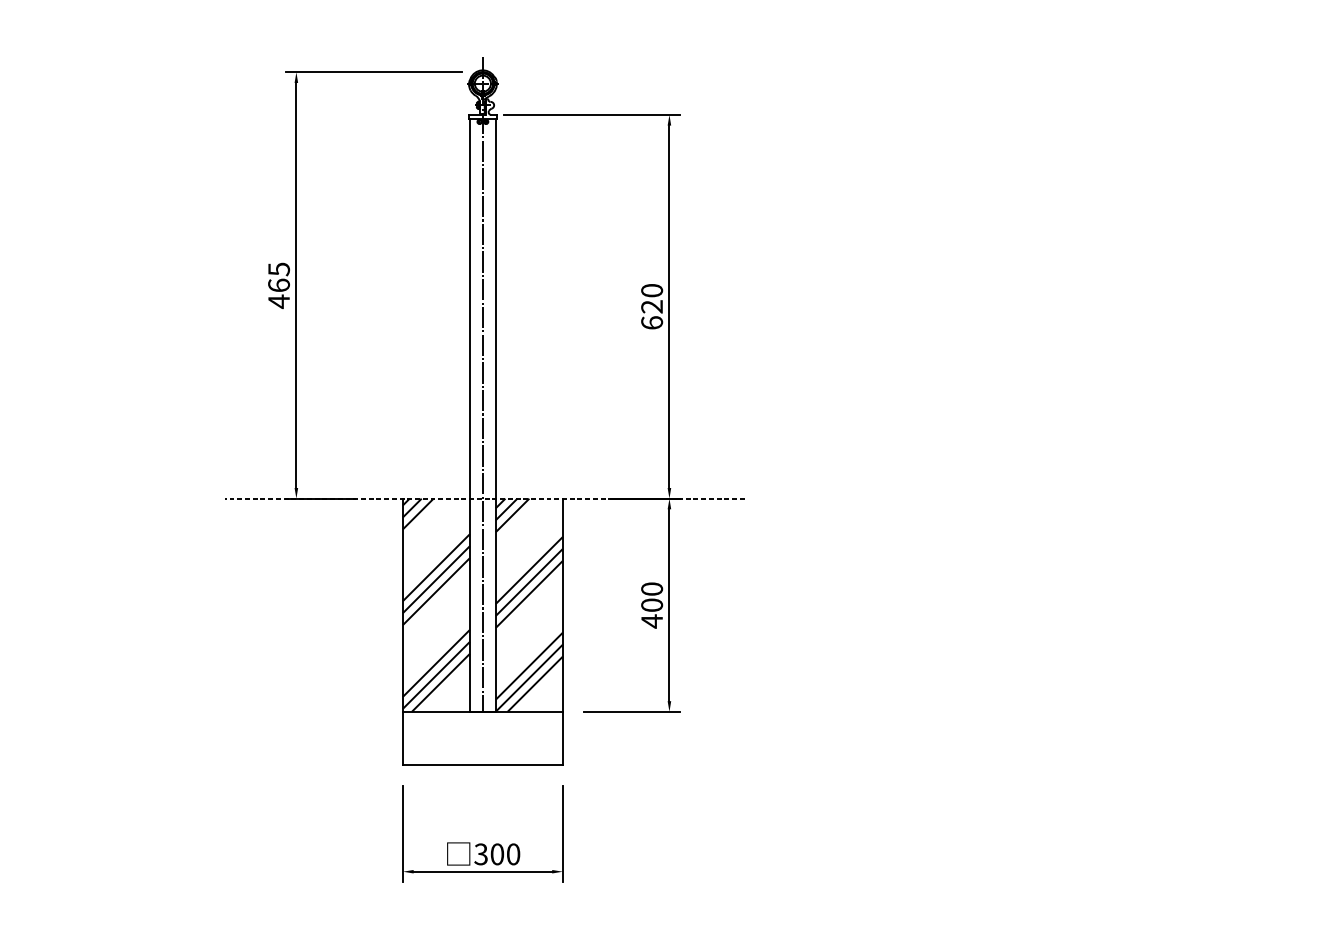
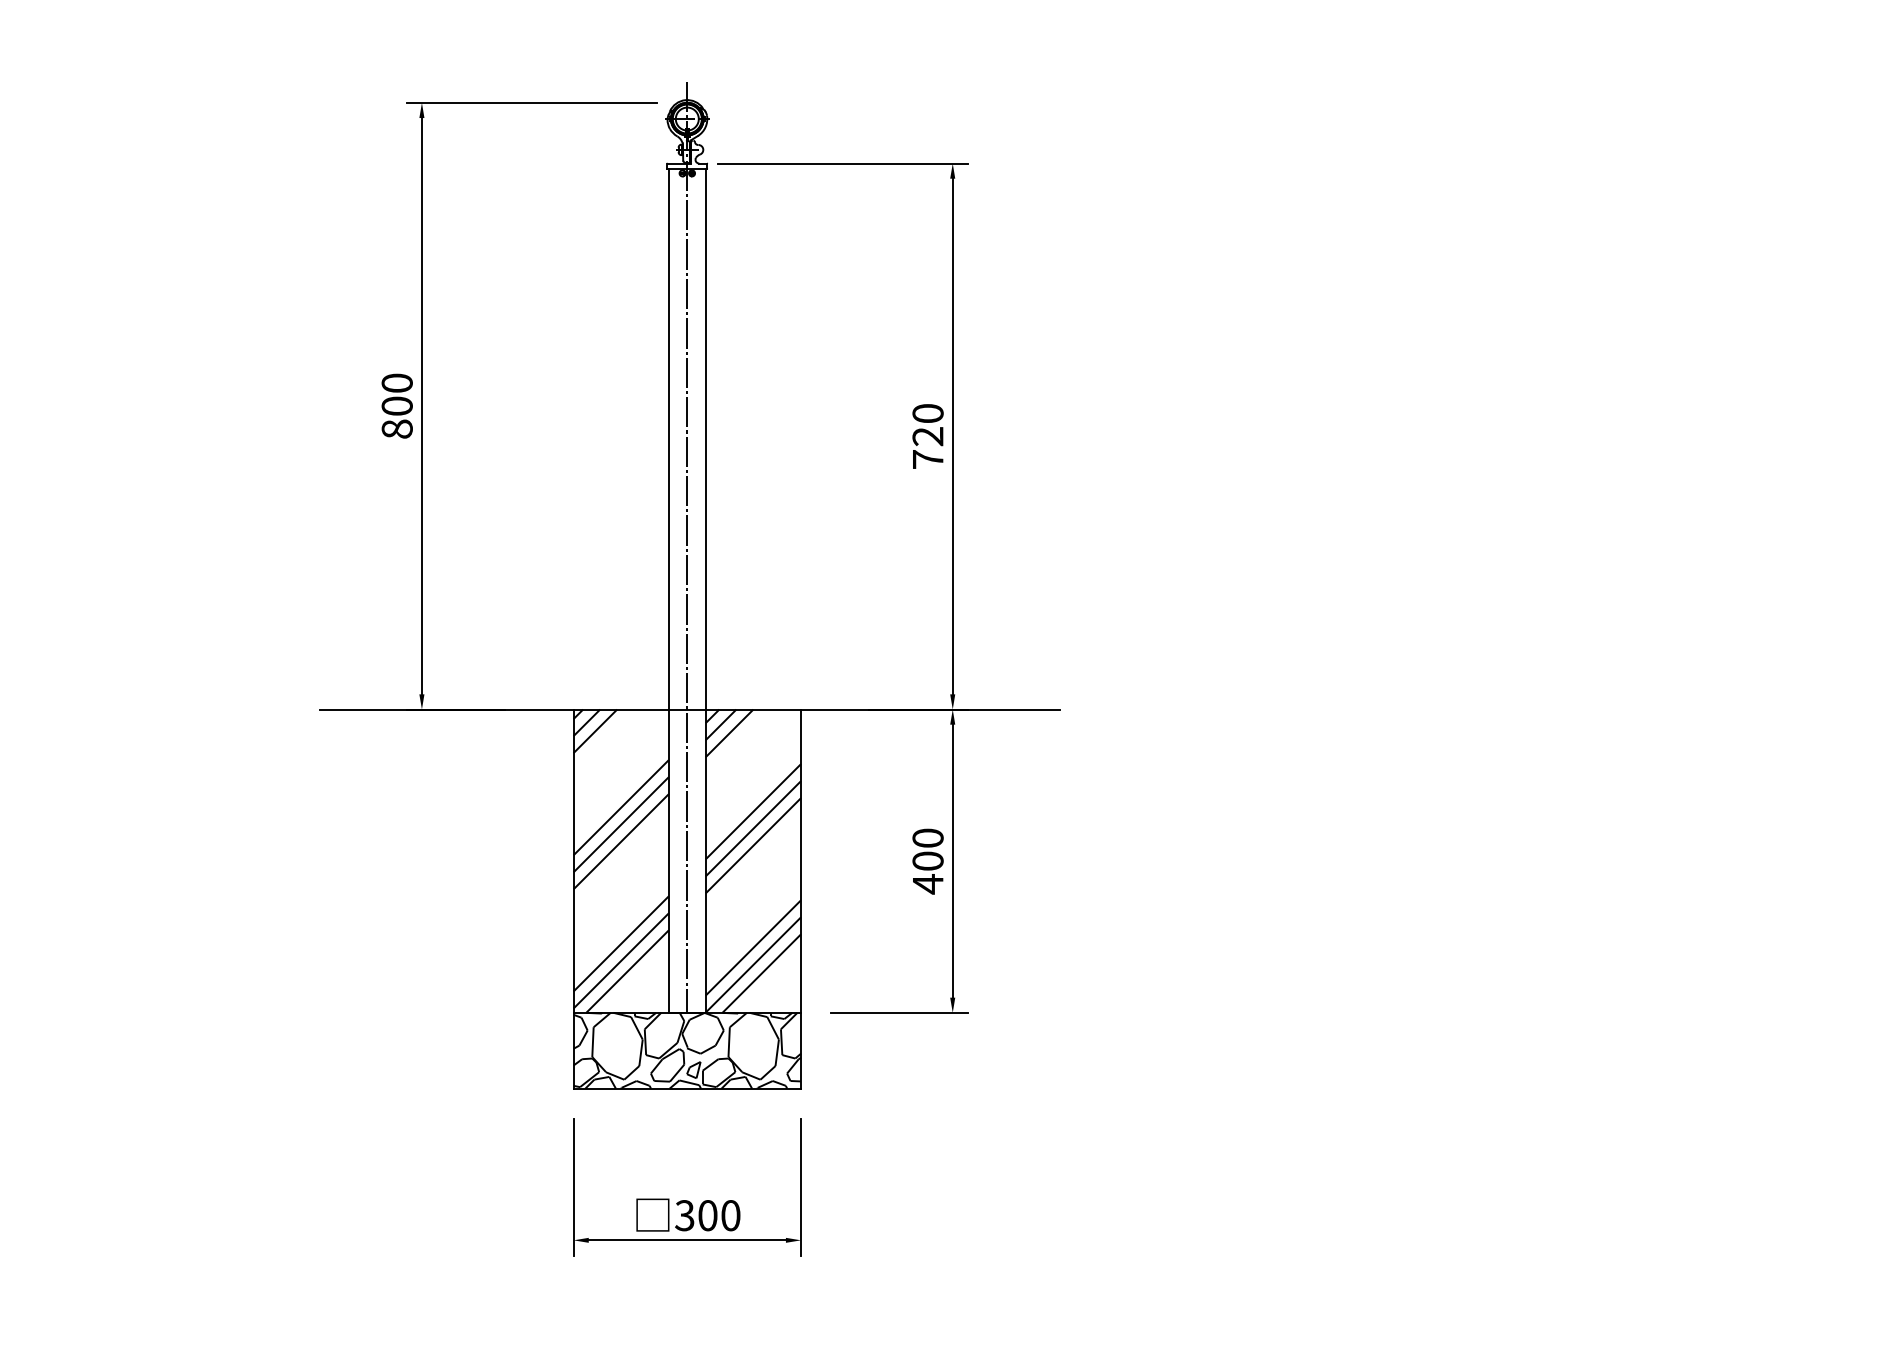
text: (278, 285) -> (396, 406), 465 -> 800
text: (651, 322) -> (927, 458), 620 -> 720
line: (485, 498) -> (690, 709), dashed -> solid
hatch: (483, 738) -> (687, 1050), added

